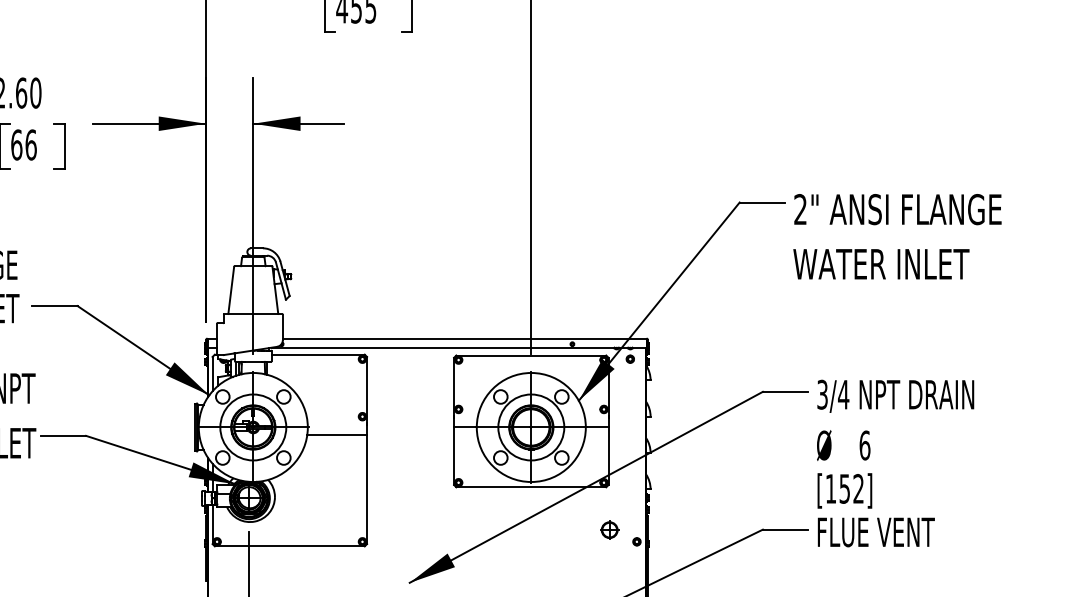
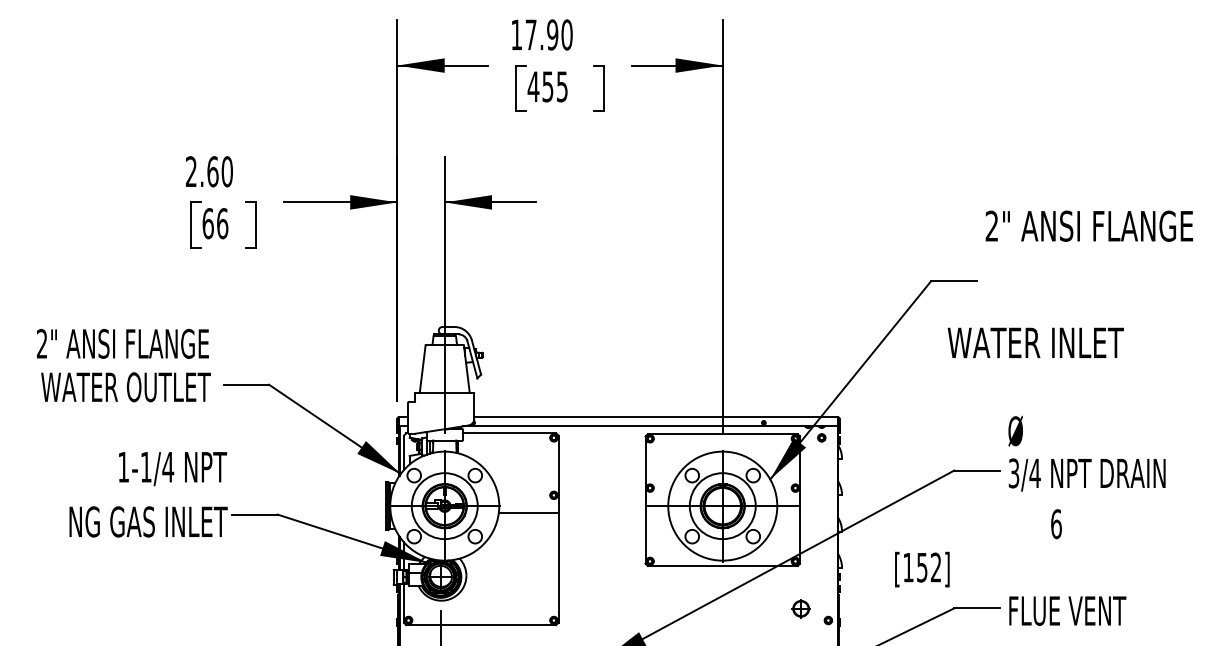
text: (897, 208) -> (1088, 225), moved
text: (881, 263) -> (1035, 342), moved
text: (824, 444) -> (1015, 430), moved
text: (845, 490) -> (922, 569), moved

